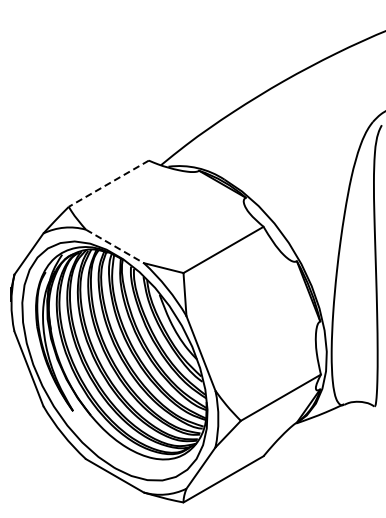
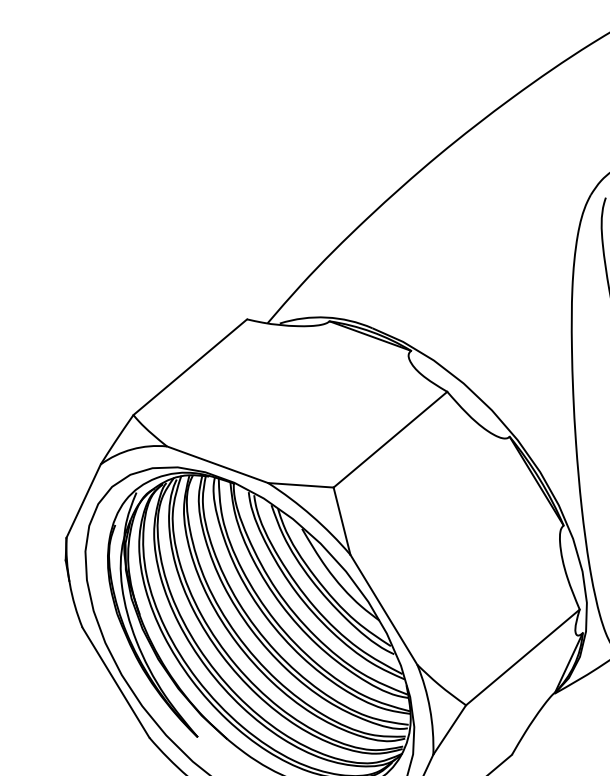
line: (108, 183) -> (189, 366), dashed -> solid
line: (115, 246) -> (218, 464), dashed -> solid

